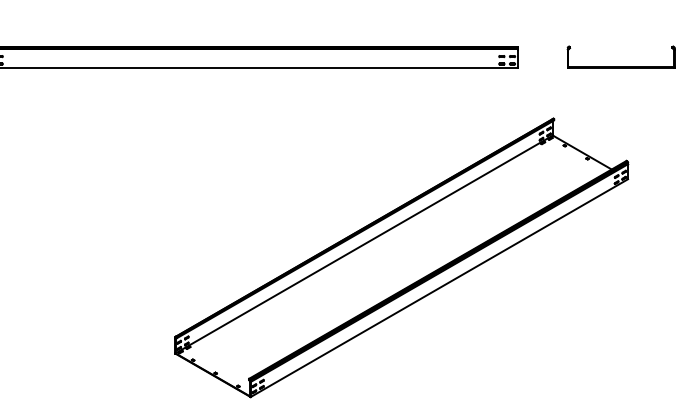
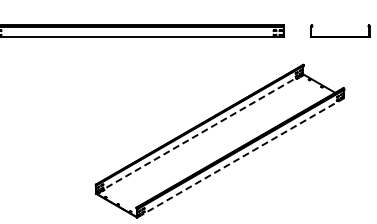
line: (364, 245) -> (199, 134), solid -> dashed
line: (438, 289) -> (240, 158), solid -> dashed

